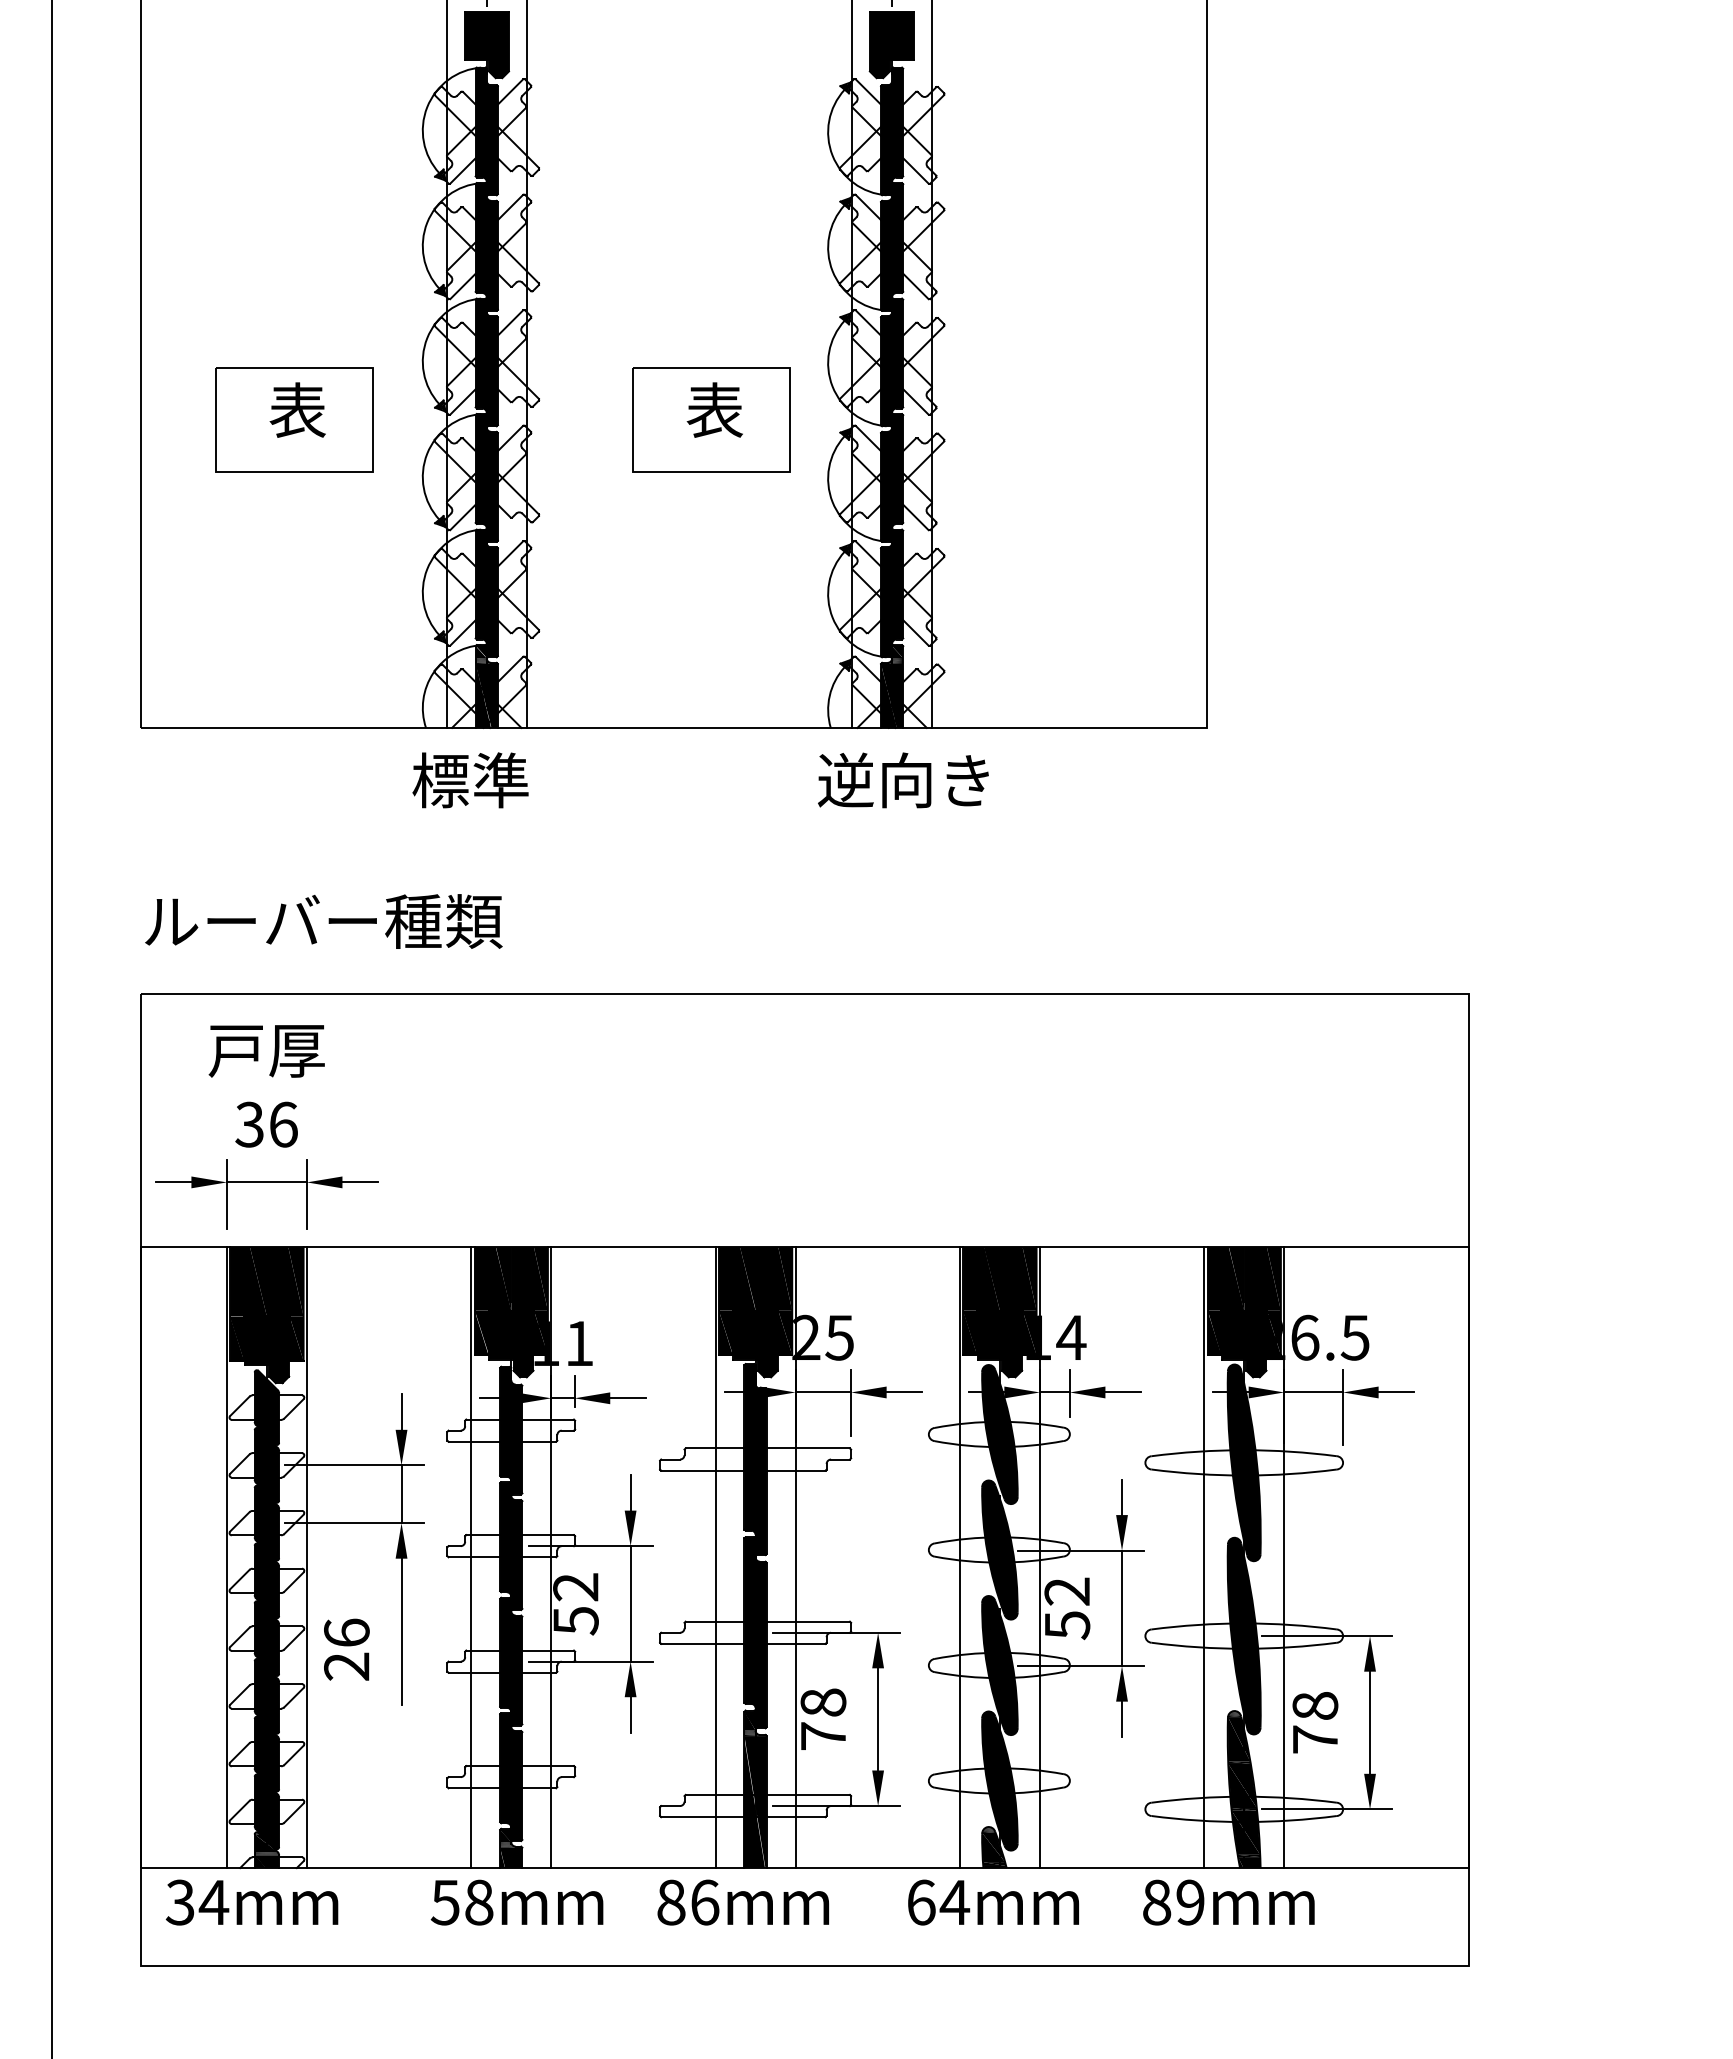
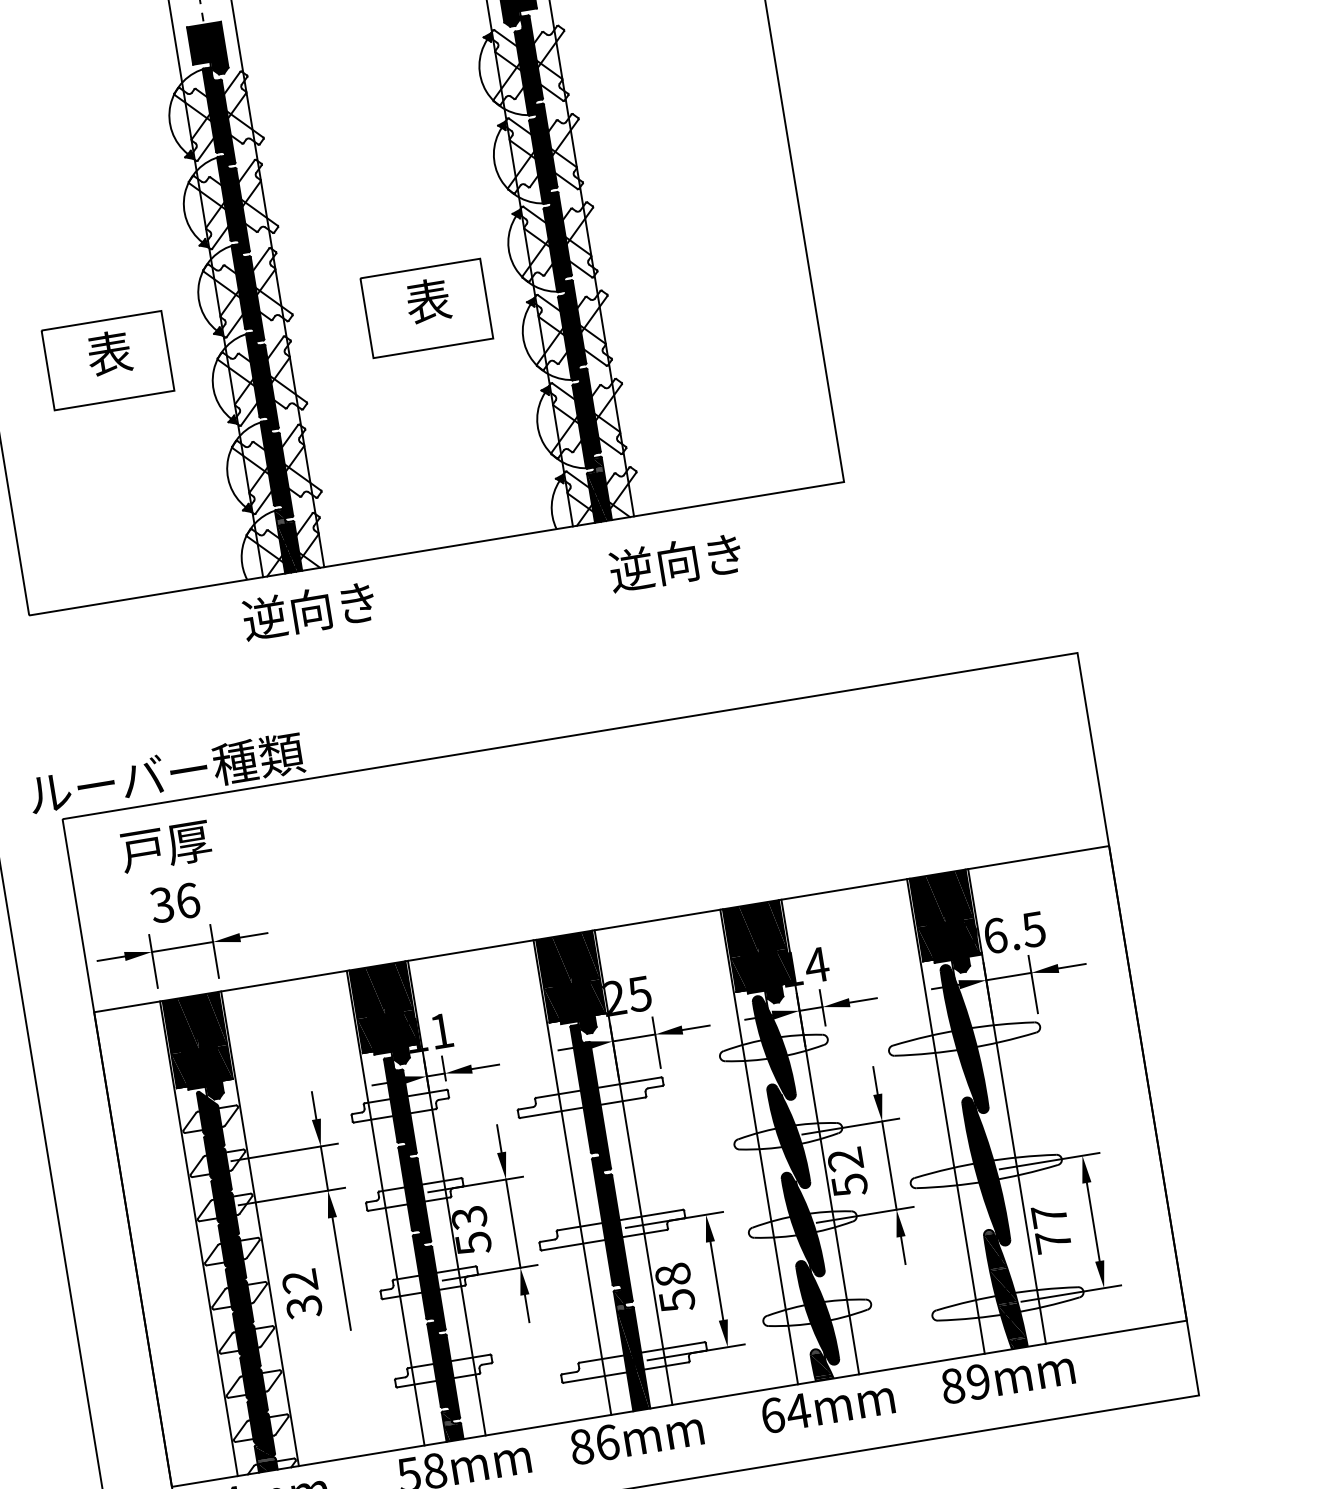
text: (497, 780) -> (308, 611), 標準 -> 逆向き
text: (903, 780) -> (675, 562), moved
text: (323, 921) -> (166, 773), moved
text: (575, 1587) -> (469, 1218), 52 -> 53
text: (346, 1649) -> (301, 1294), 26 -> 32
text: (1315, 1705) -> (1049, 1215), 78 -> 77
text: (823, 1736) -> (677, 1300), 78 -> 58

